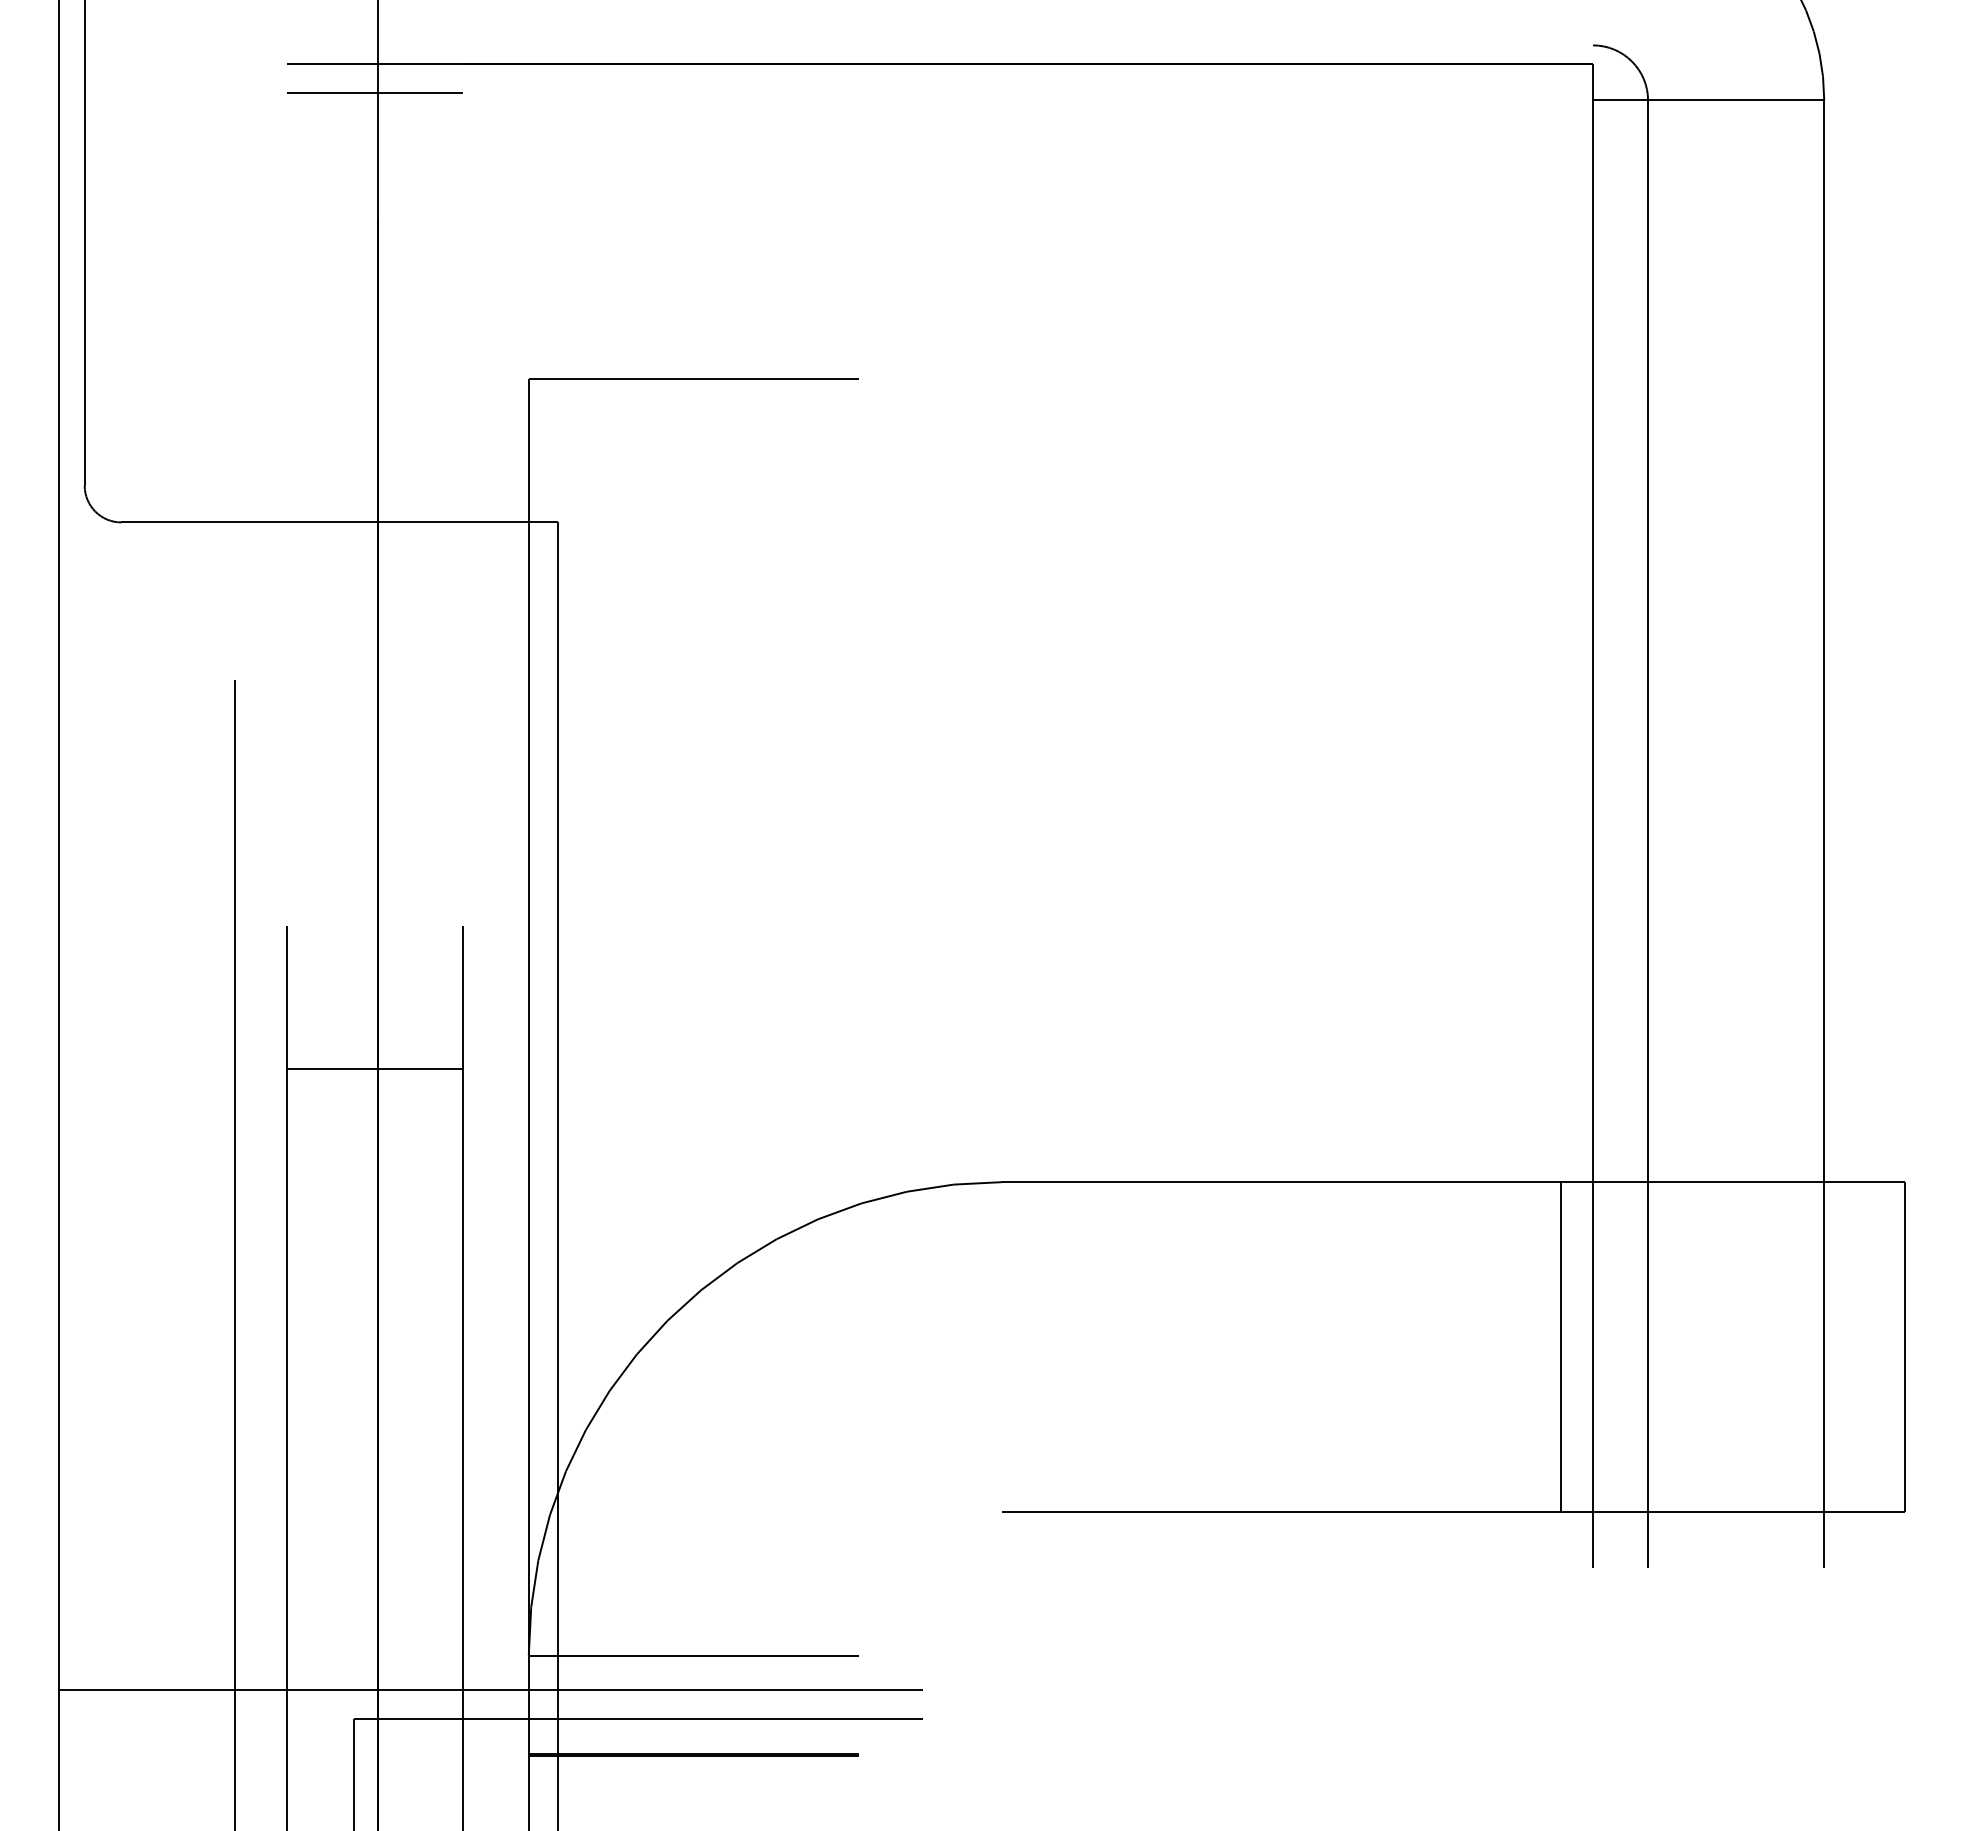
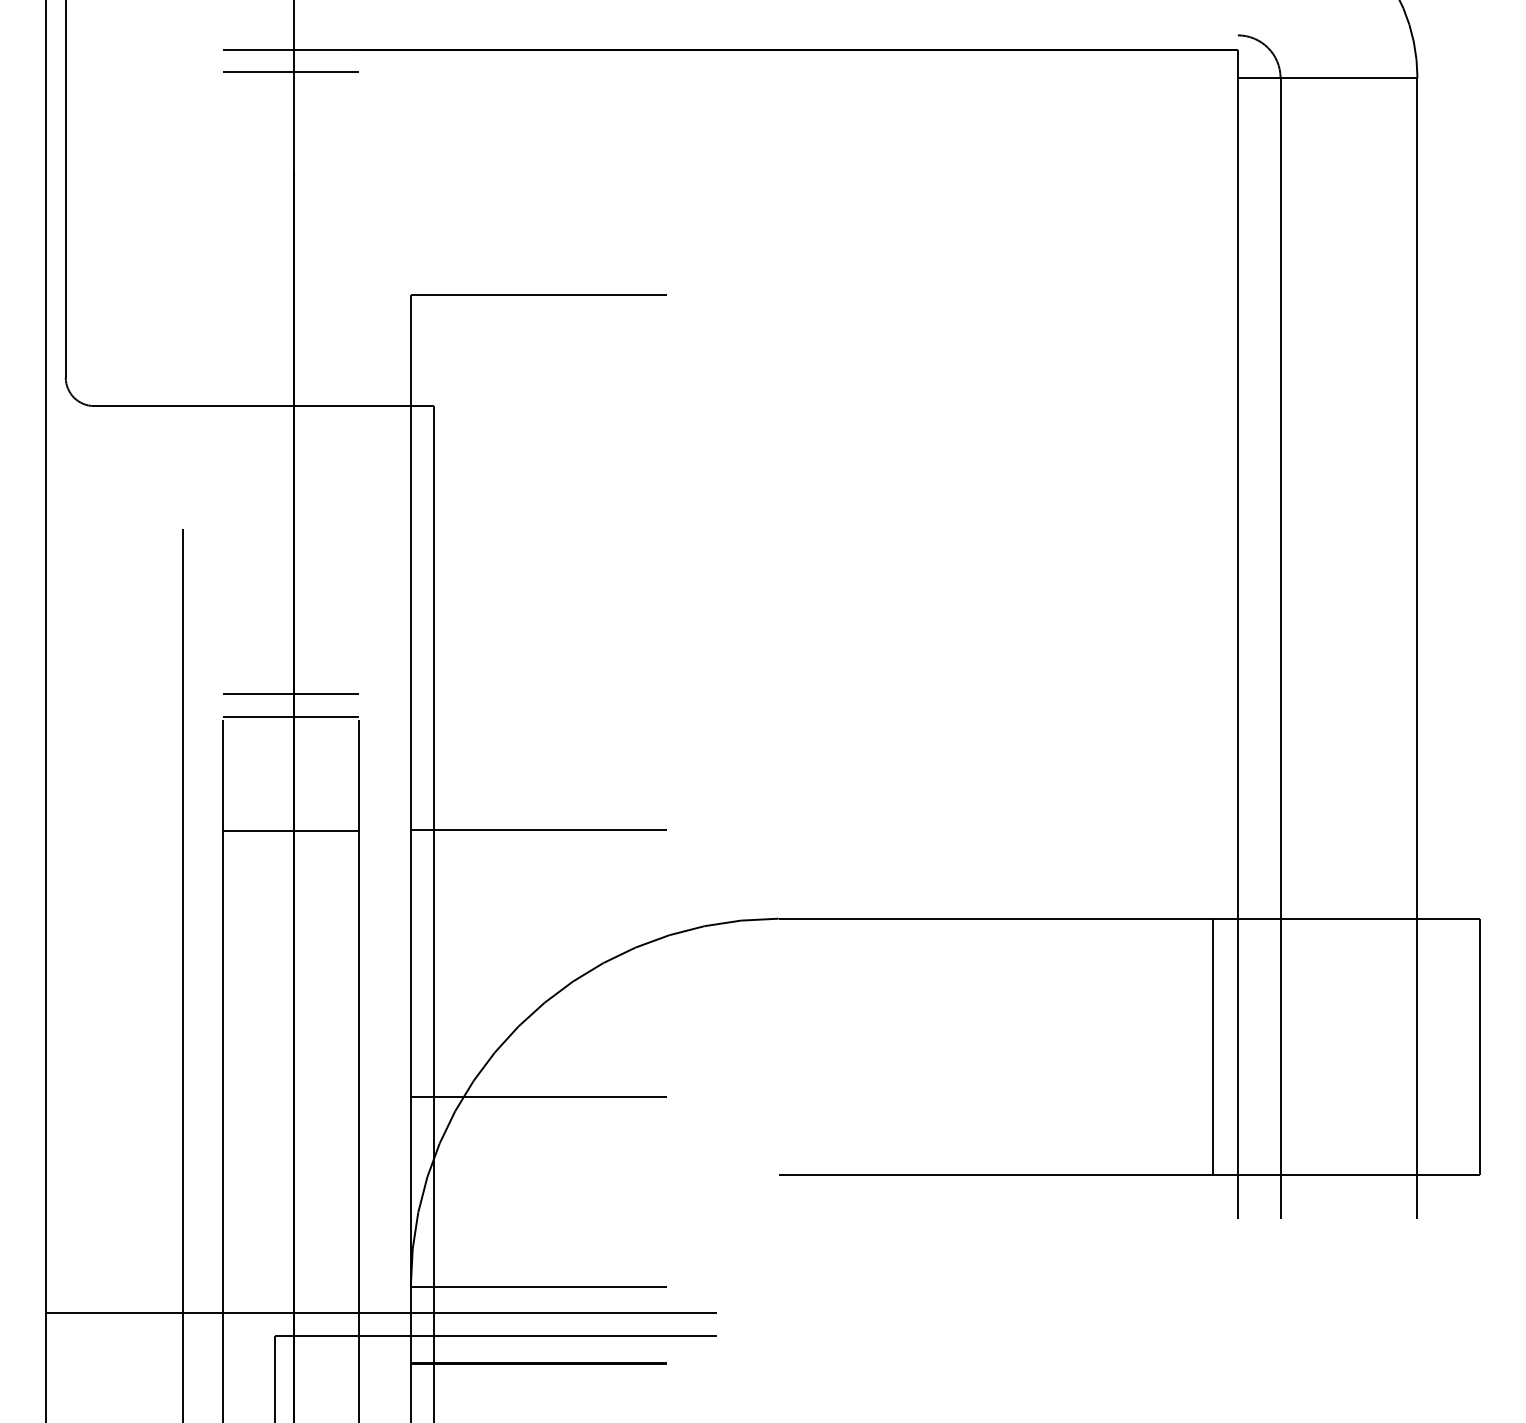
line: (373, 893) -> (290, 694), added
line: (373, 921) -> (290, 716), added
line: (693, 1067) -> (538, 829), added
line: (693, 1410) -> (538, 1096), added

